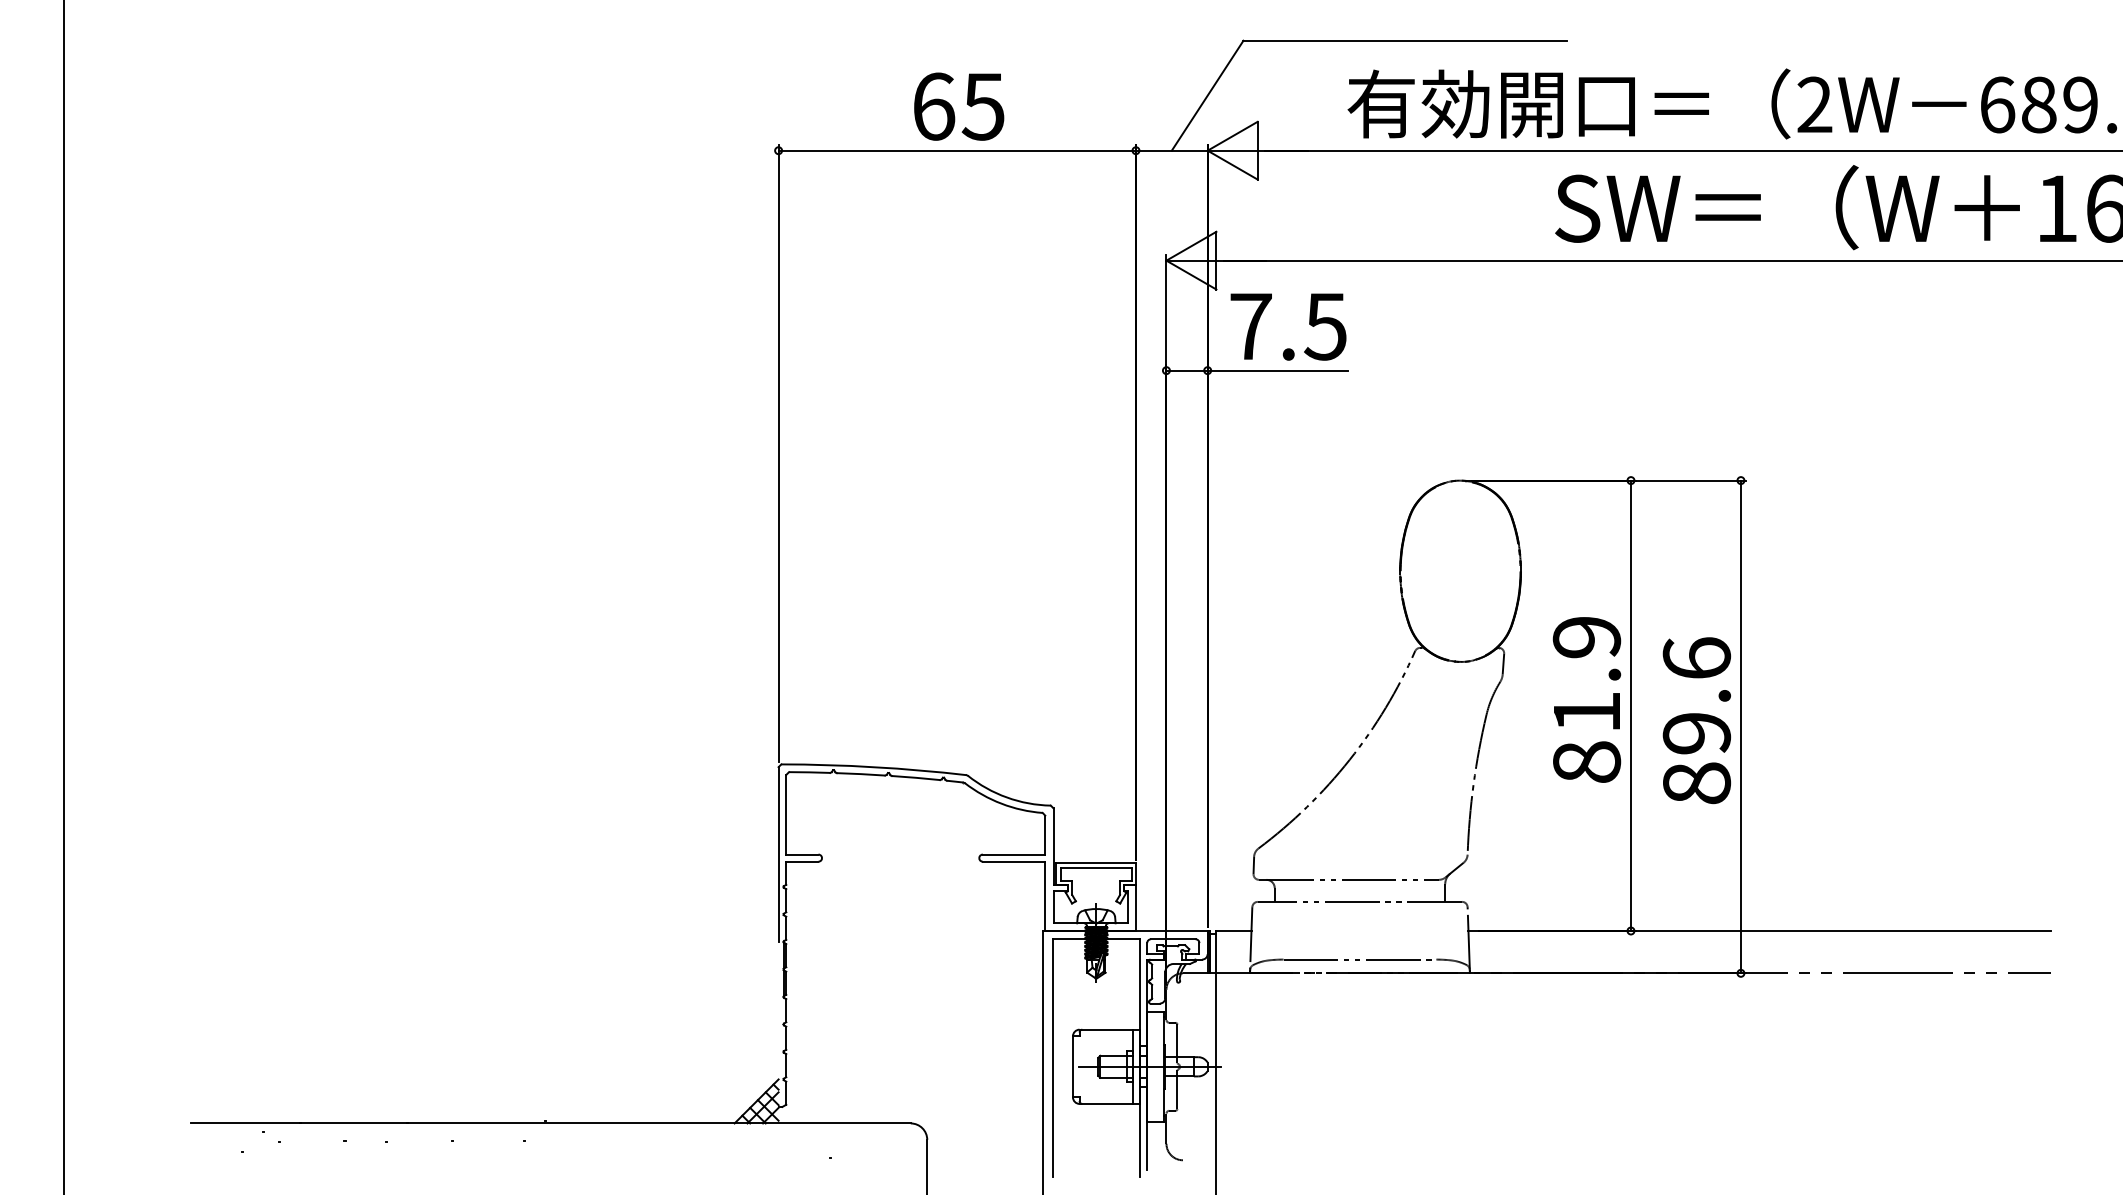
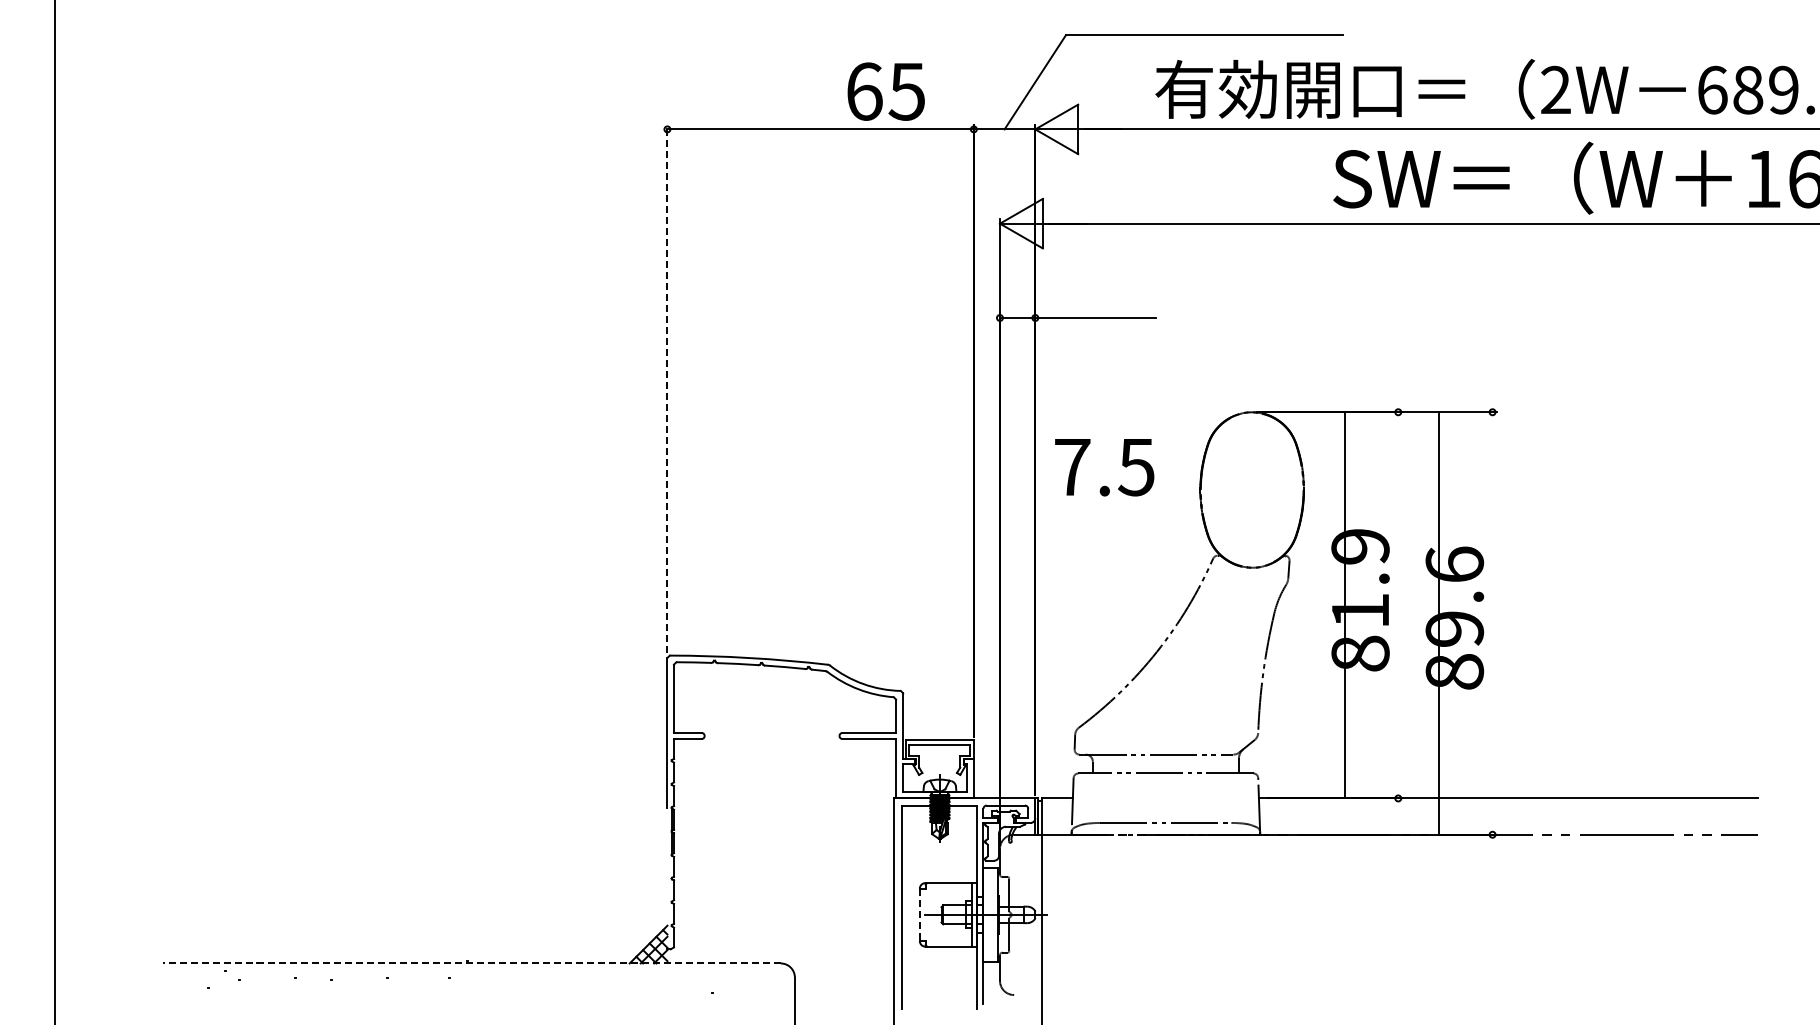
text: (958, 106) -> (885, 91), moved
text: (1288, 326) -> (1104, 467), moved
line: (778, 452) -> (667, 388), solid -> dashed
line: (1631, 705) -> (1345, 605), moved
line: (1740, 726) -> (1438, 623), moved
line: (1072, 1067) -> (919, 915), solid -> dashed
line: (550, 1123) -> (471, 963), solid -> dashed

